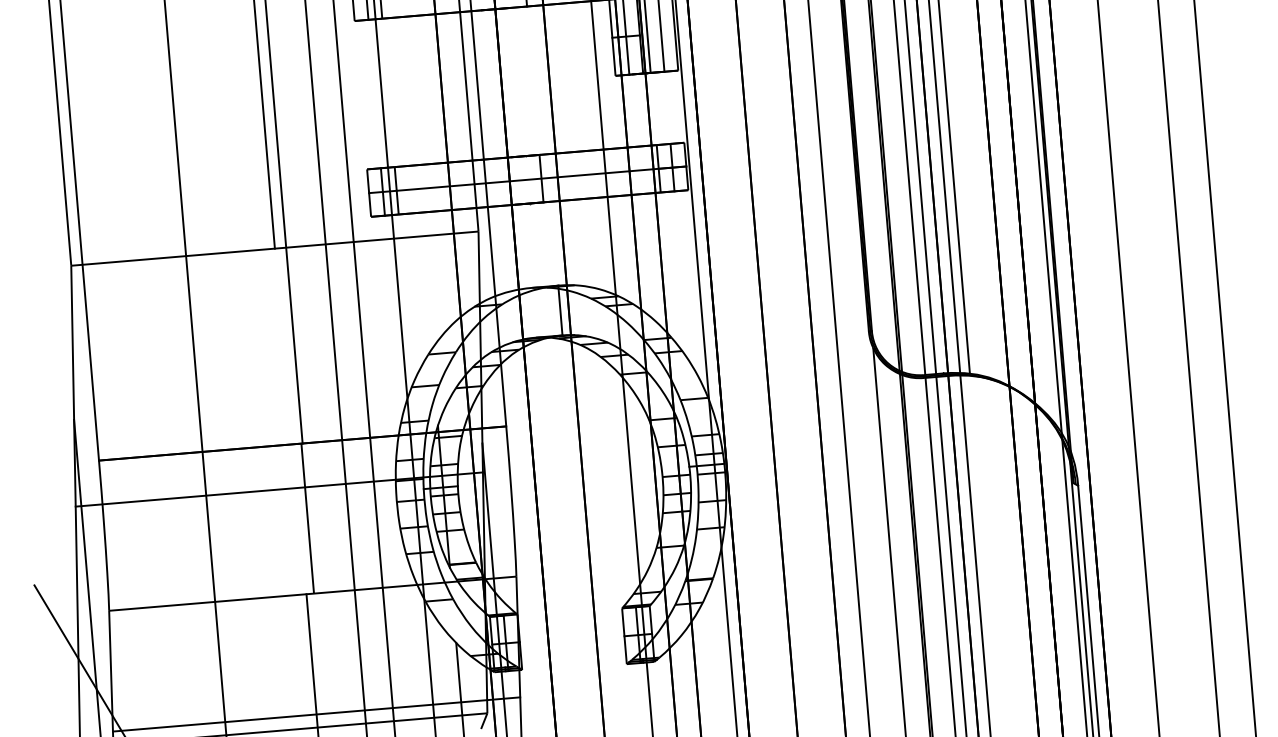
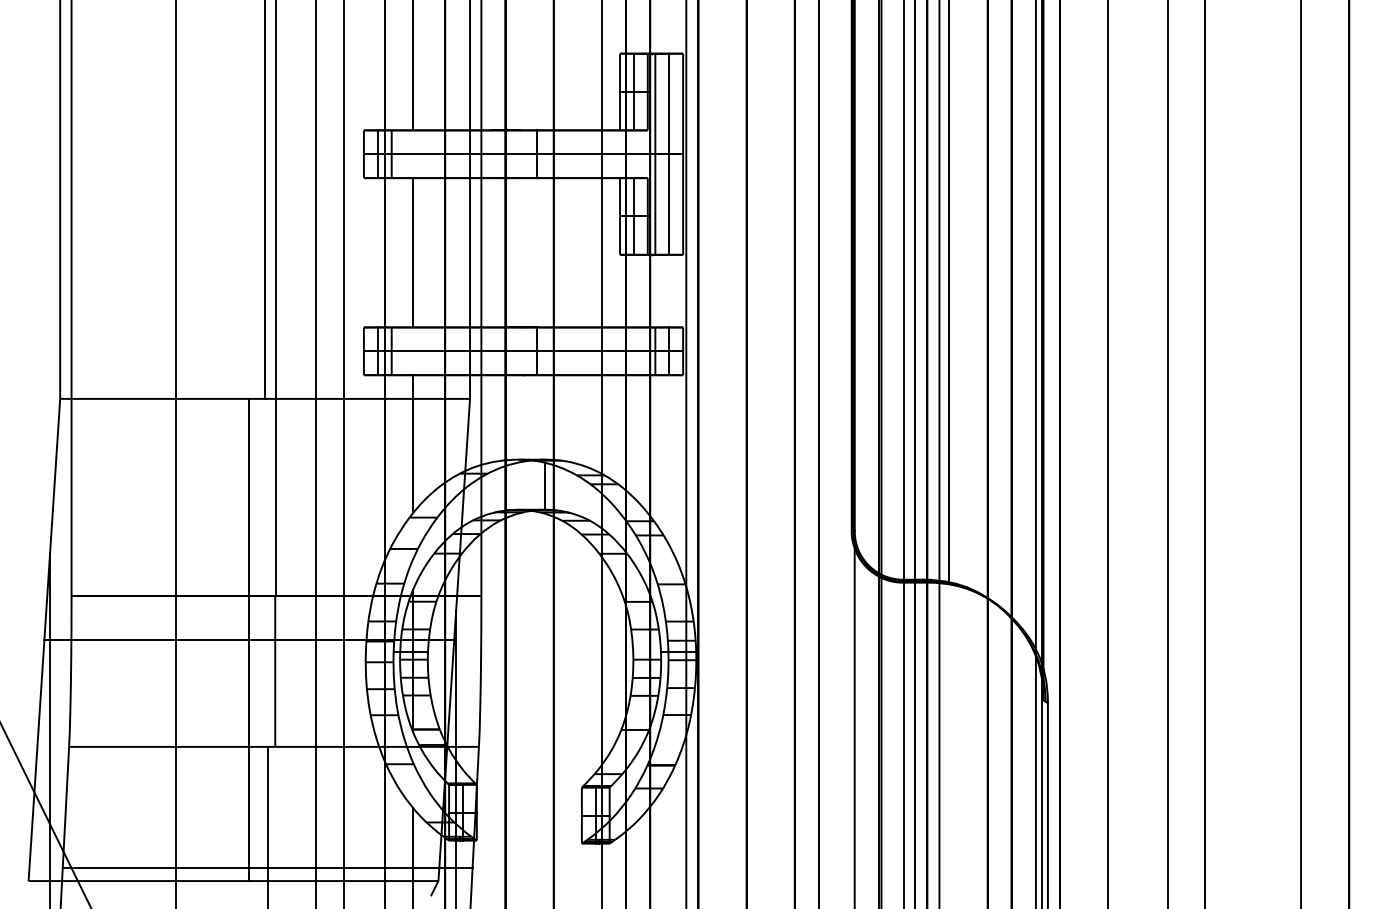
line: (410, 90) -> (413, 252), added
line: (426, 280) -> (413, 443), added
line: (279, 489) -> (249, 639), added

